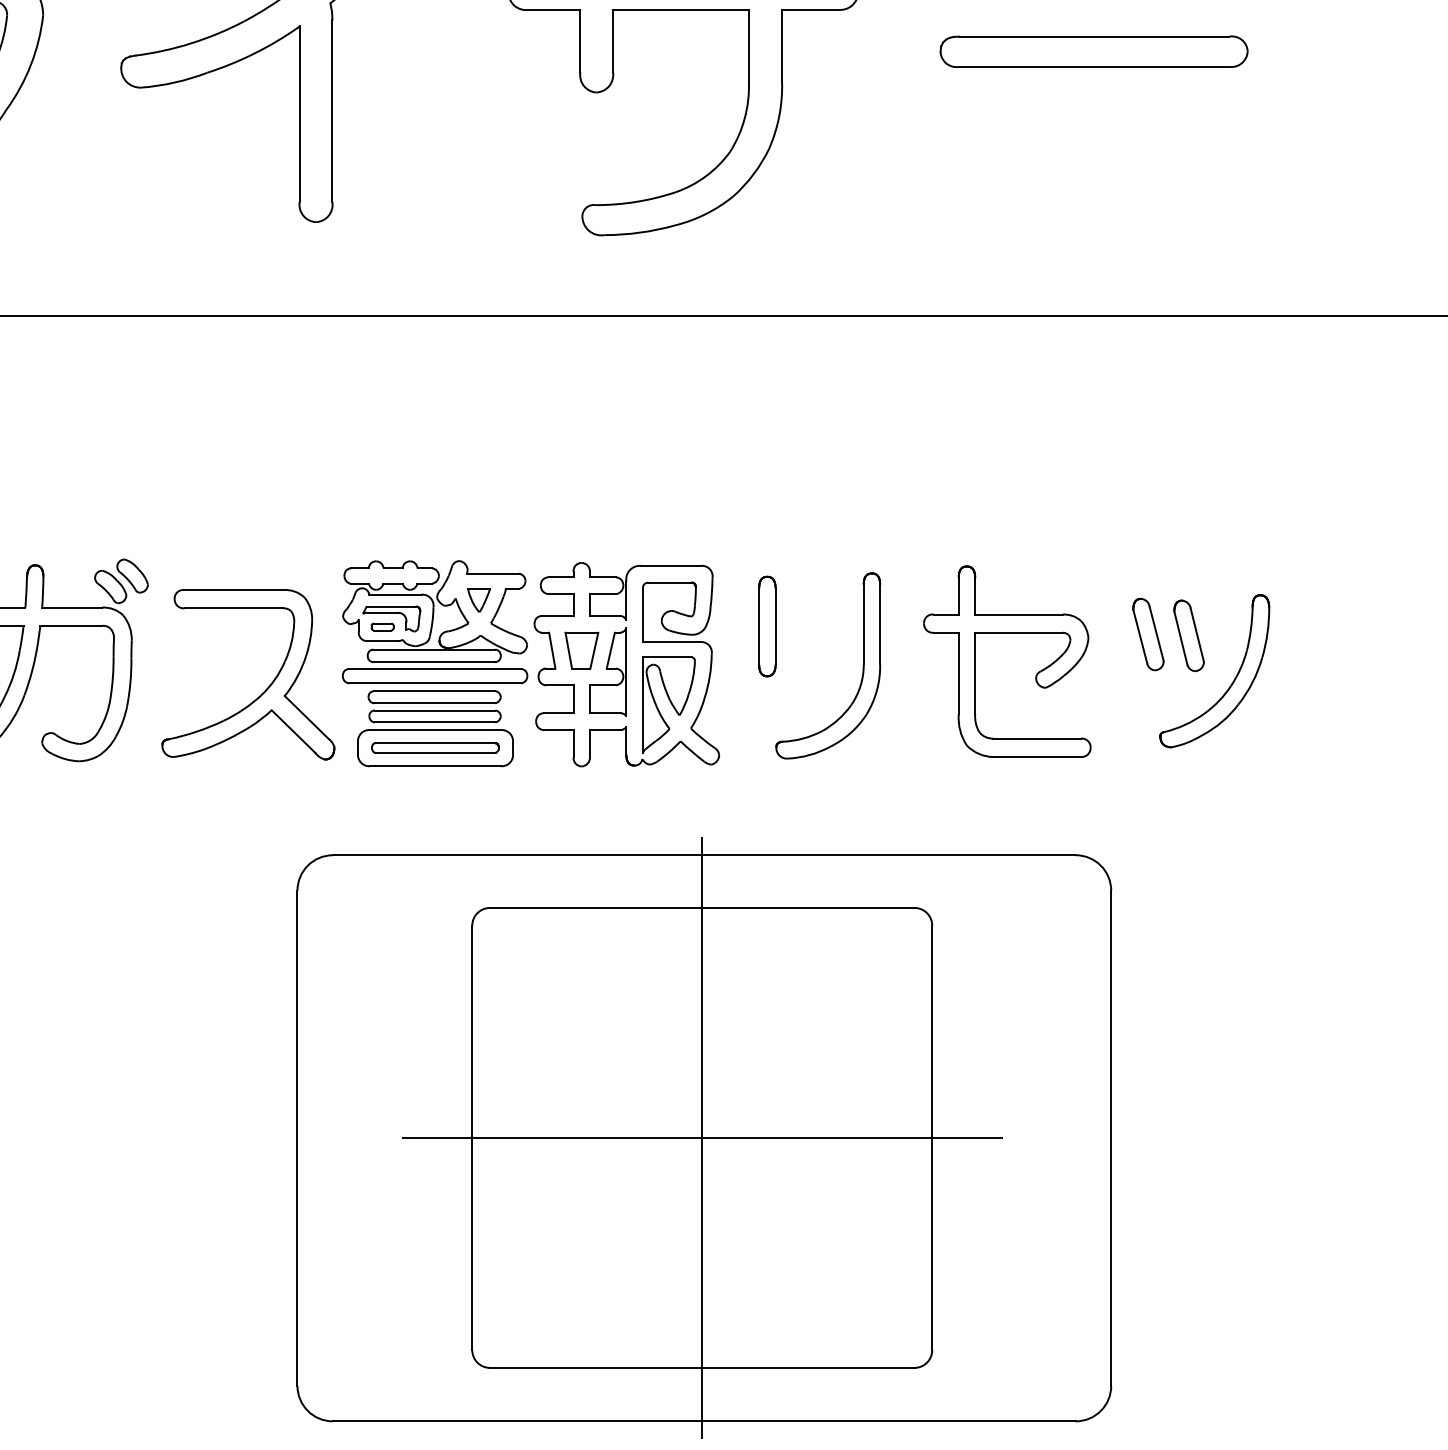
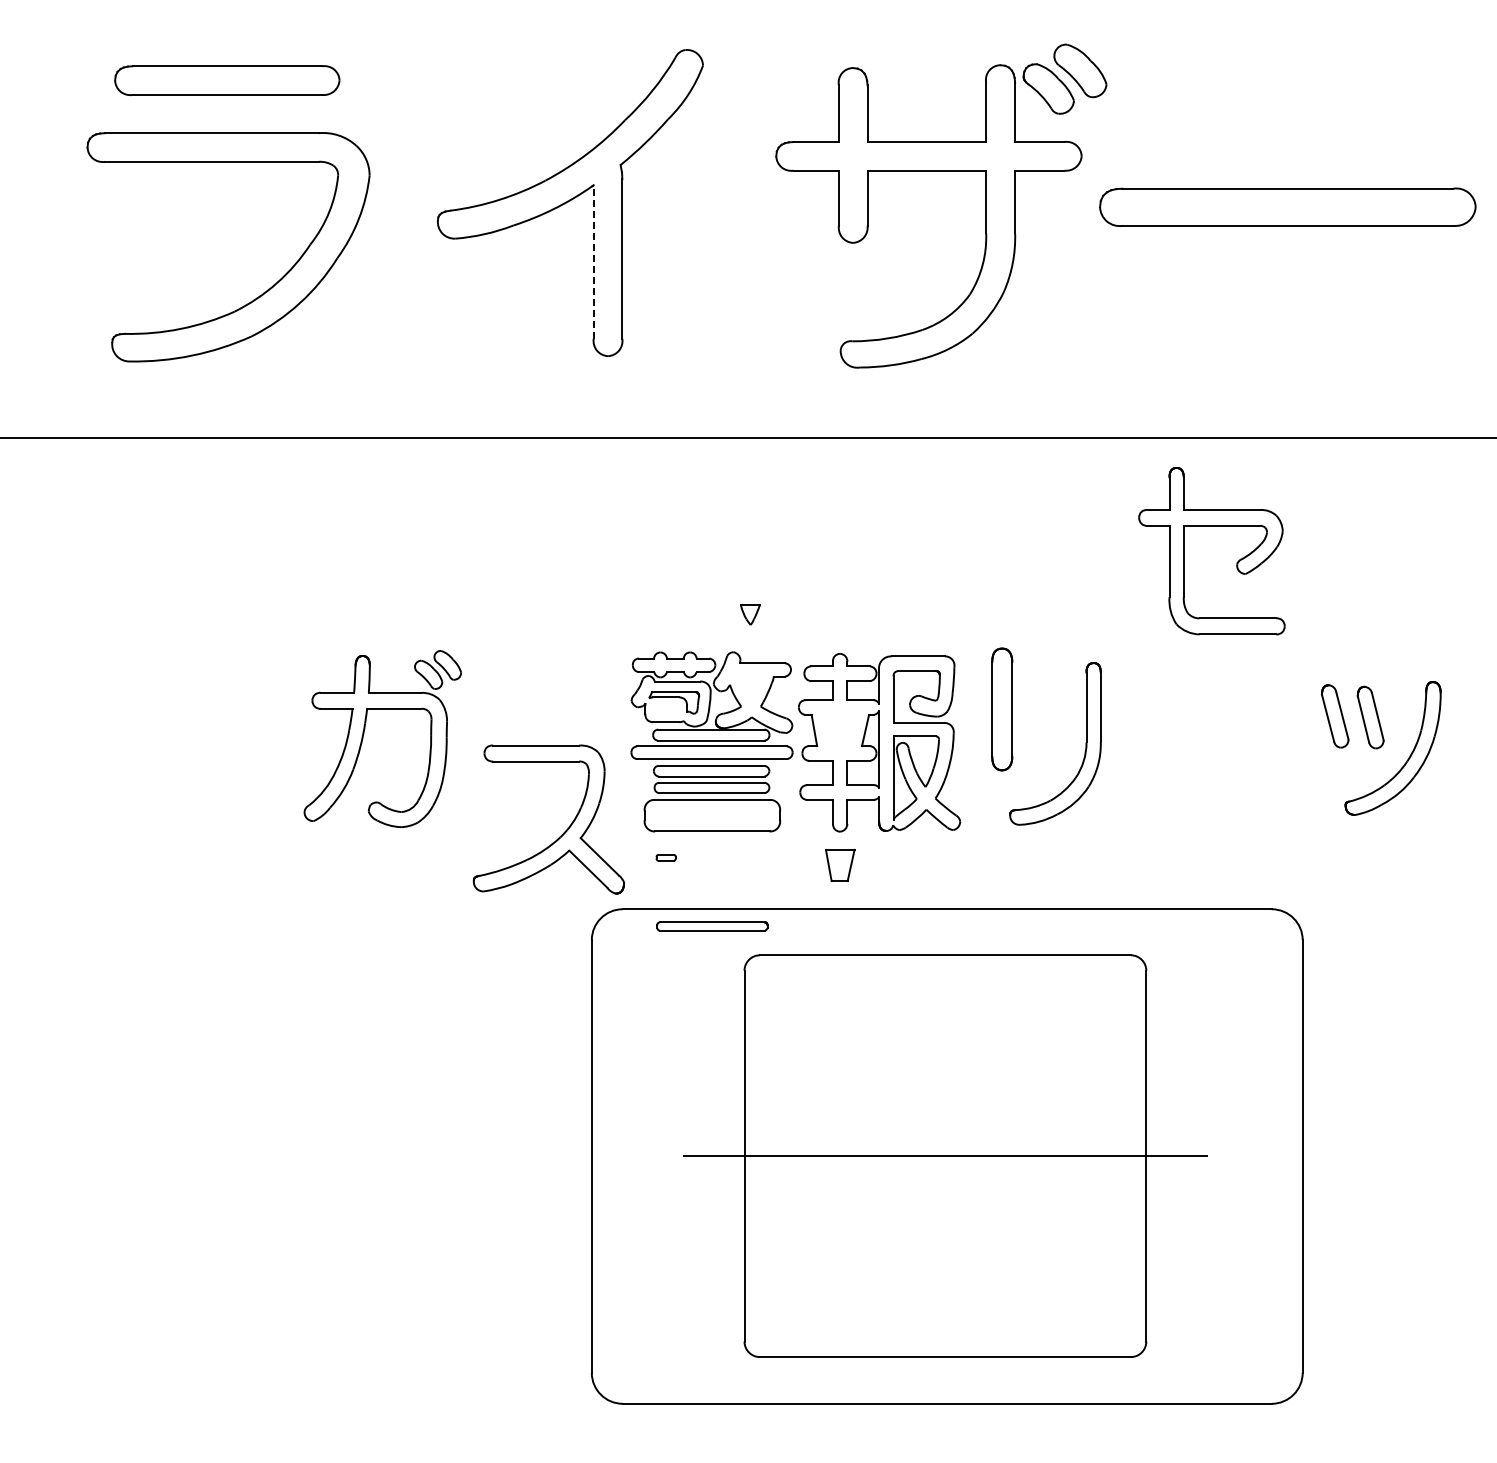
part: (1093, 51) -> (1287, 207), size x1.4
line: (299, 114) -> (593, 262), solid -> dashed
part: (479, 600) -> (750, 614), moved
part: (381, 626) -> (665, 857), moved
part: (767, 626) -> (1002, 709), size x1.4
part: (1006, 633) -> (1211, 526), moved
part: (582, 650) -> (840, 865), moved
part: (263, 690) -> (562, 833), moved
part: (435, 747) -> (712, 926), moved
line: (702, 1137) -> (945, 1155), removed

